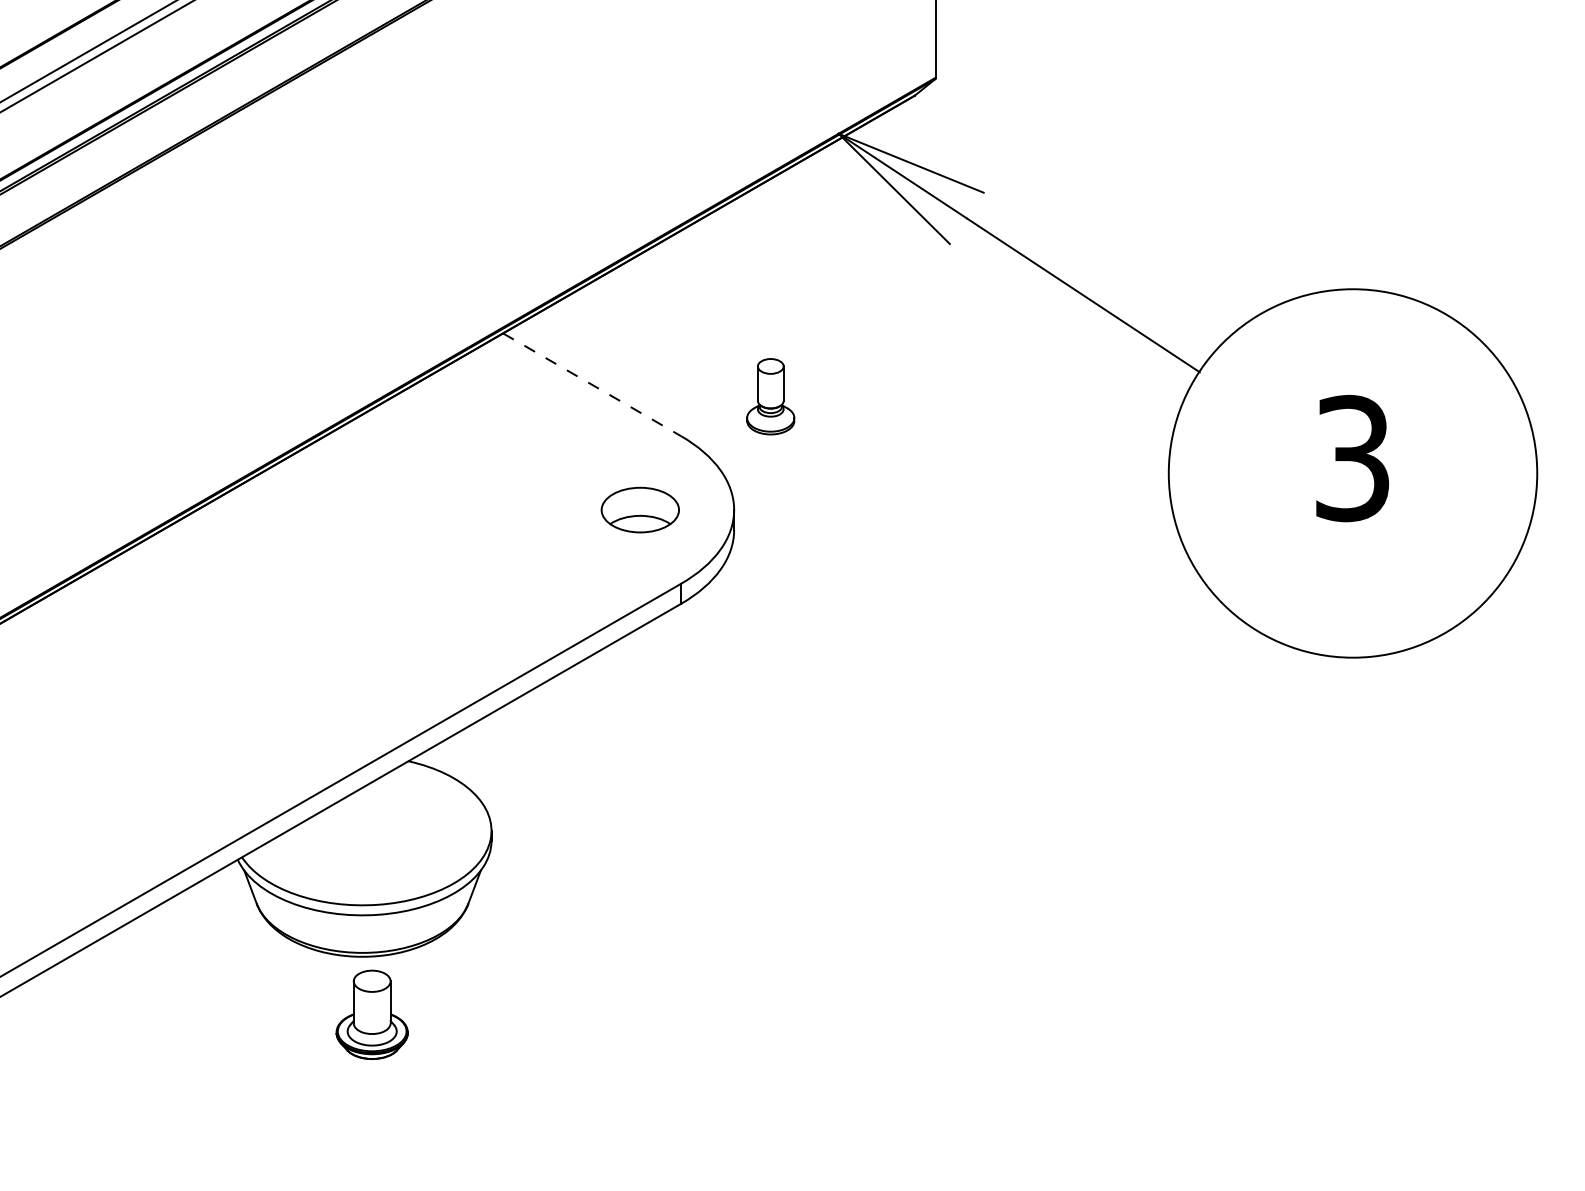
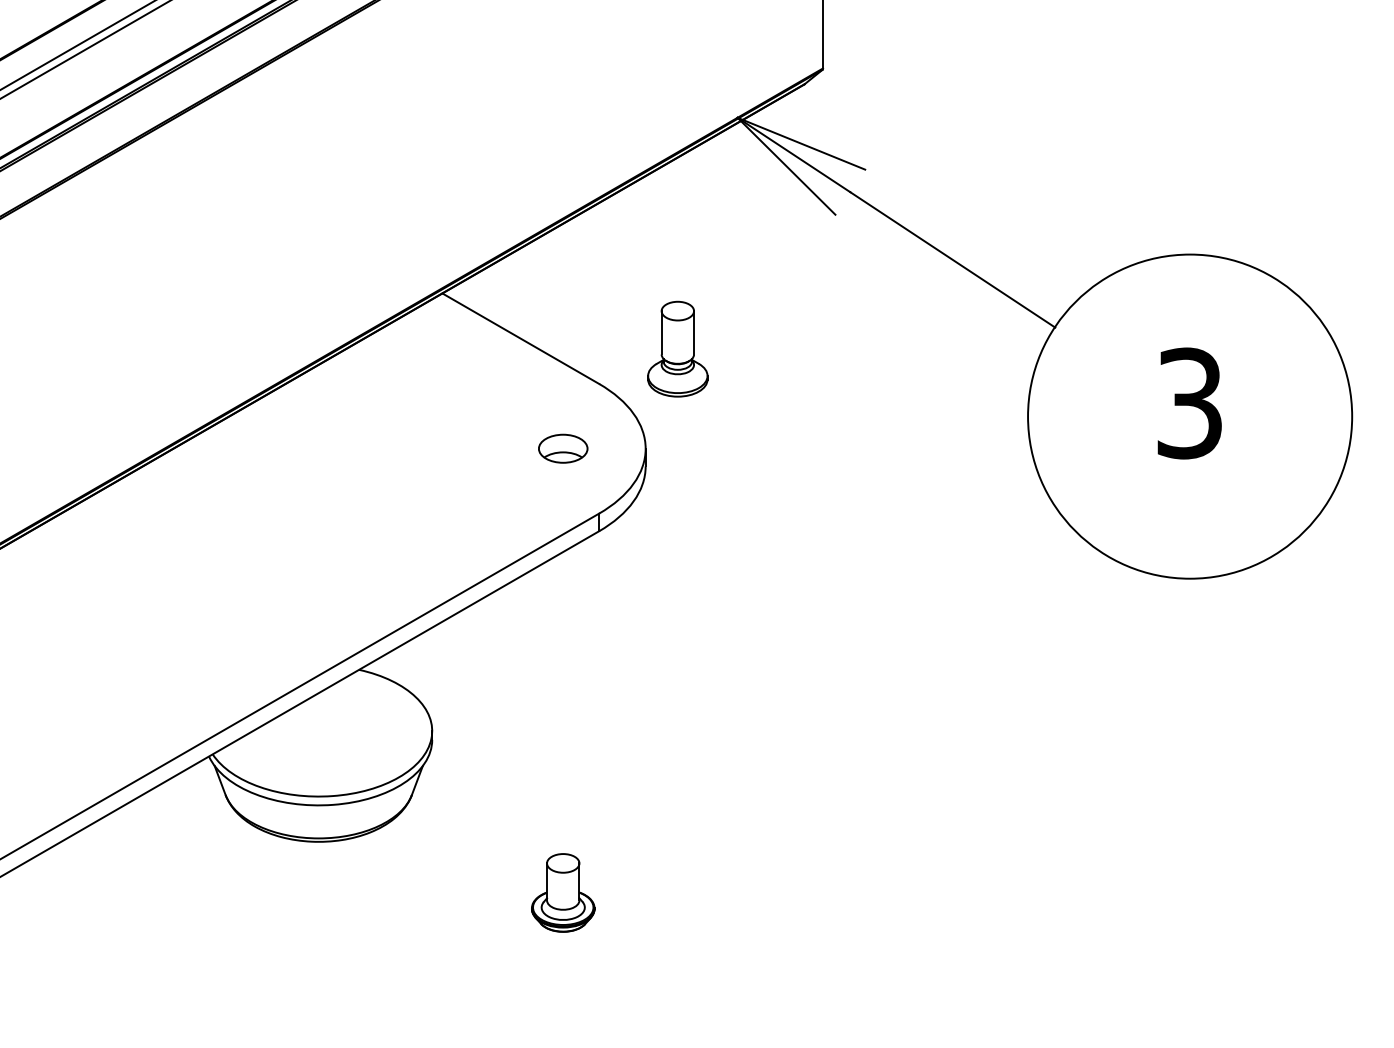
line: (593, 384) -> (521, 338), dashed -> solid
part: (770, 396) -> (677, 348), size x1.43
part: (640, 509) -> (563, 448), size x0.71
part: (372, 1014) -> (563, 892), moved

